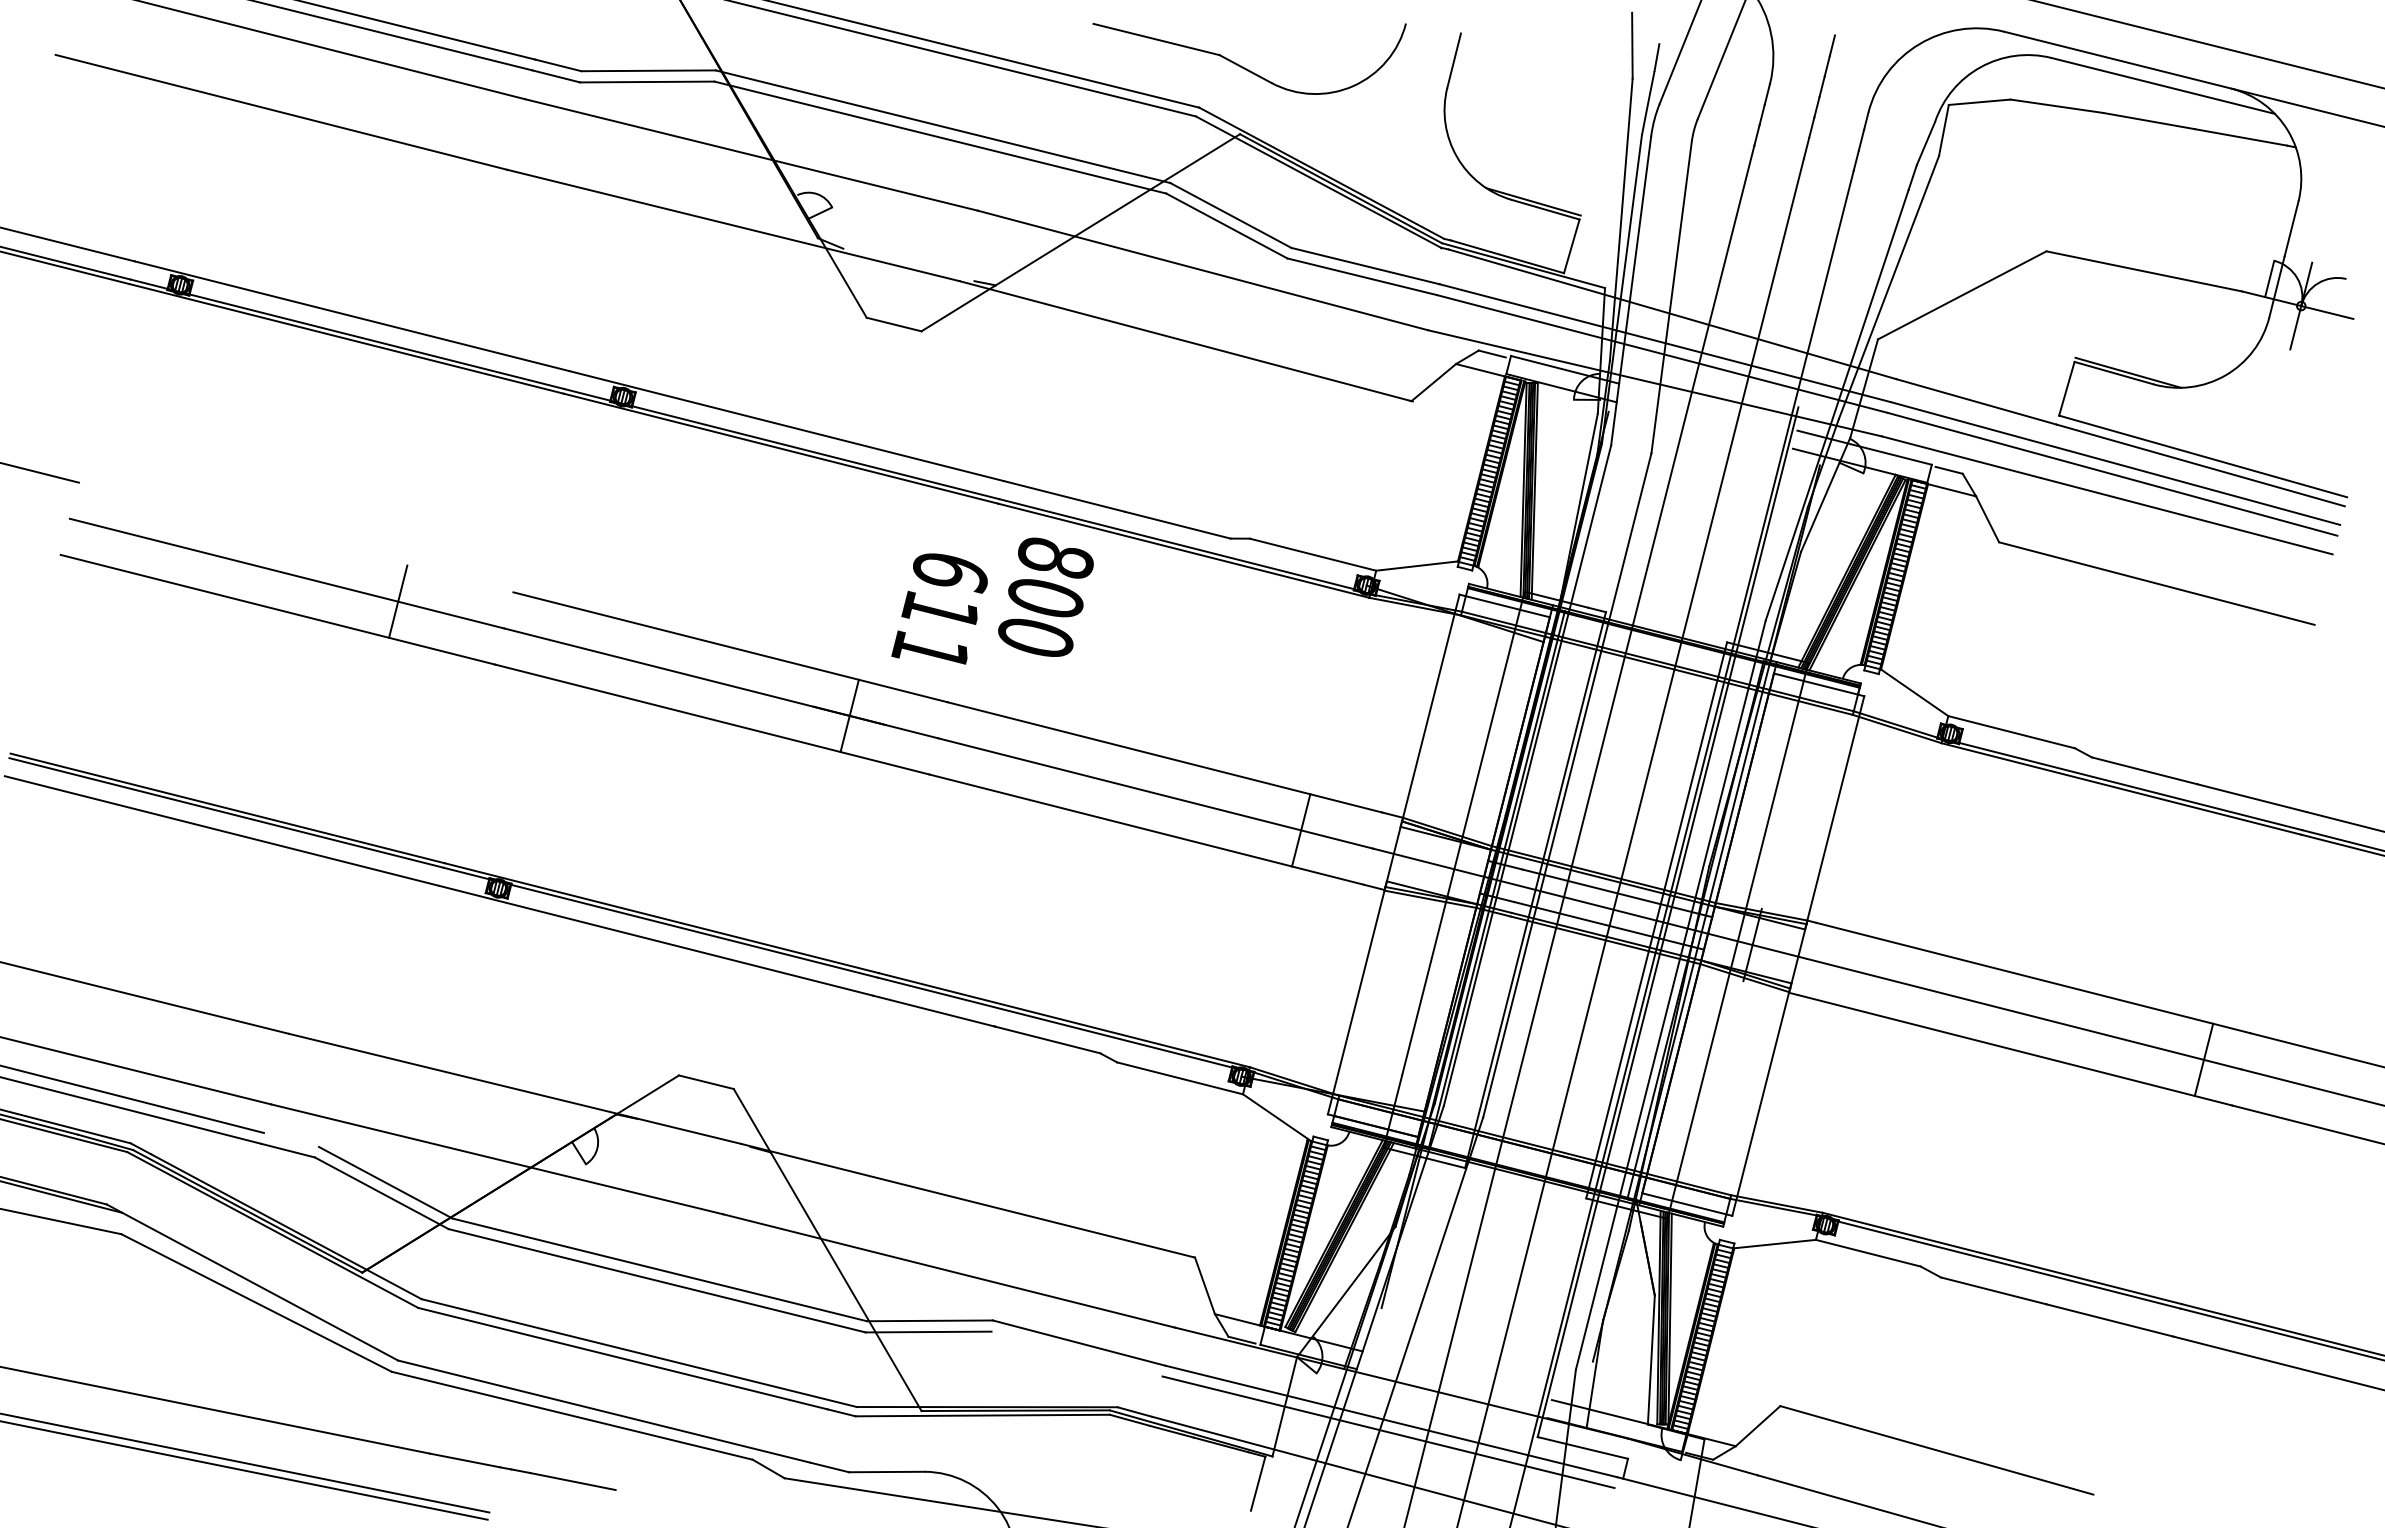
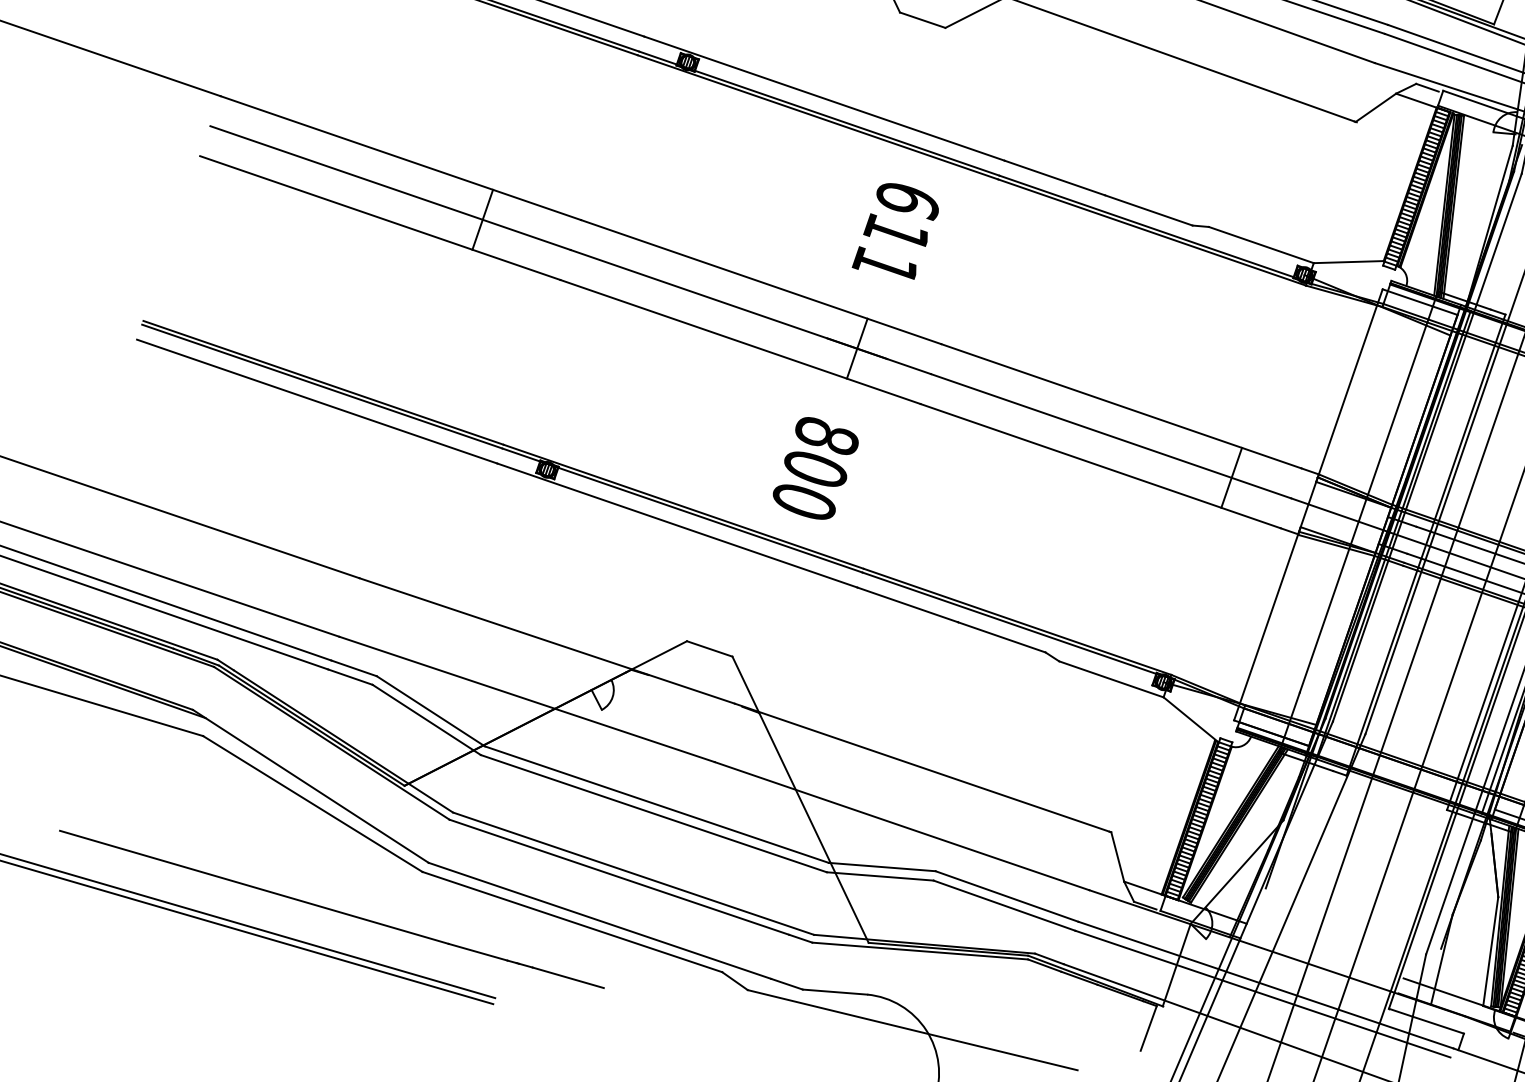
line: (295, 537) -> (400, 158), added
text: (1045, 596) -> (815, 467), moved
text: (939, 608) -> (896, 230), moved
line: (290, 1139) -> (353, 667), added
line: (1076, 1353) -> (1004, 905), added

